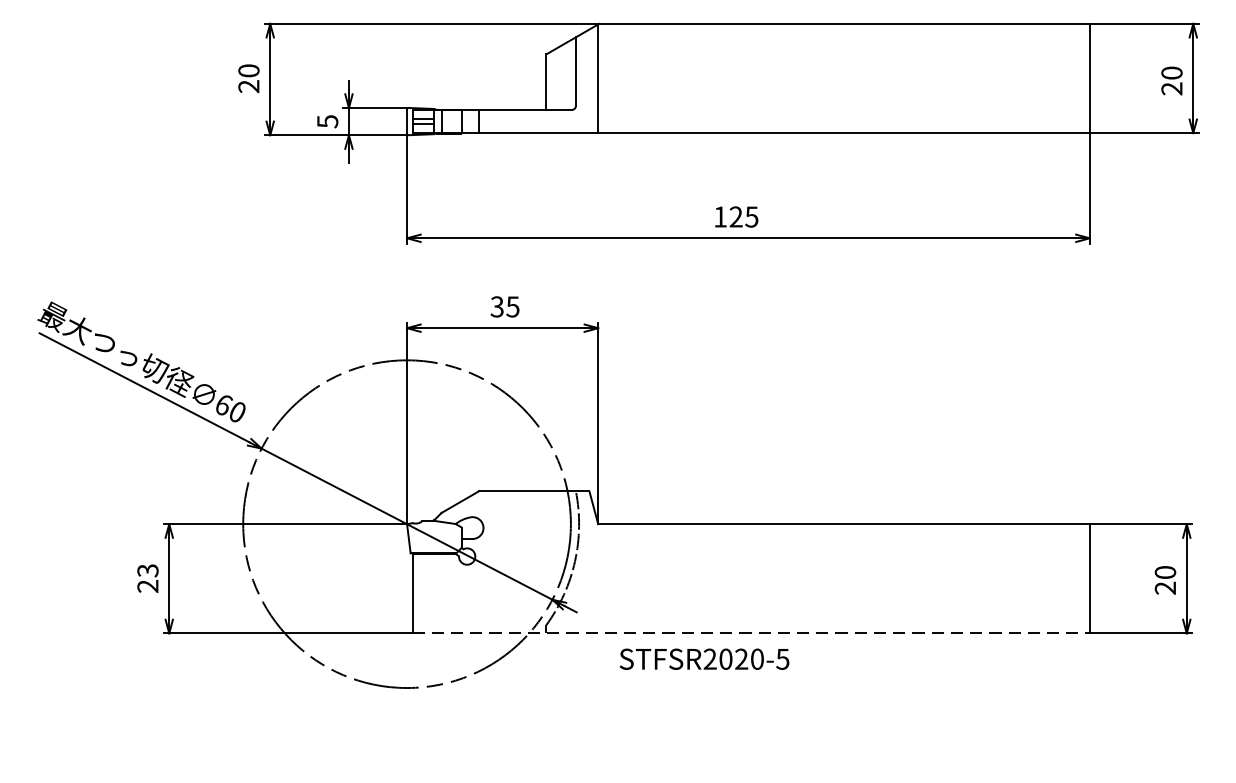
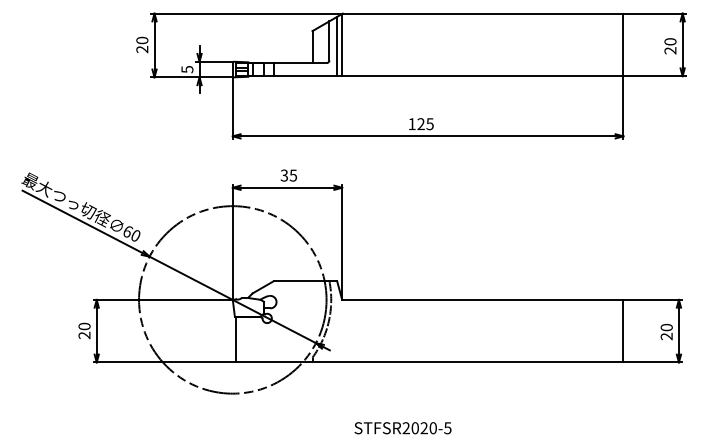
line: (590, 81) -> (337, 46), added
text: (147, 570) -> (84, 326), 23 -> 20
line: (750, 633) -> (429, 362), dashed -> solid
text: (703, 659) -> (402, 428), moved

